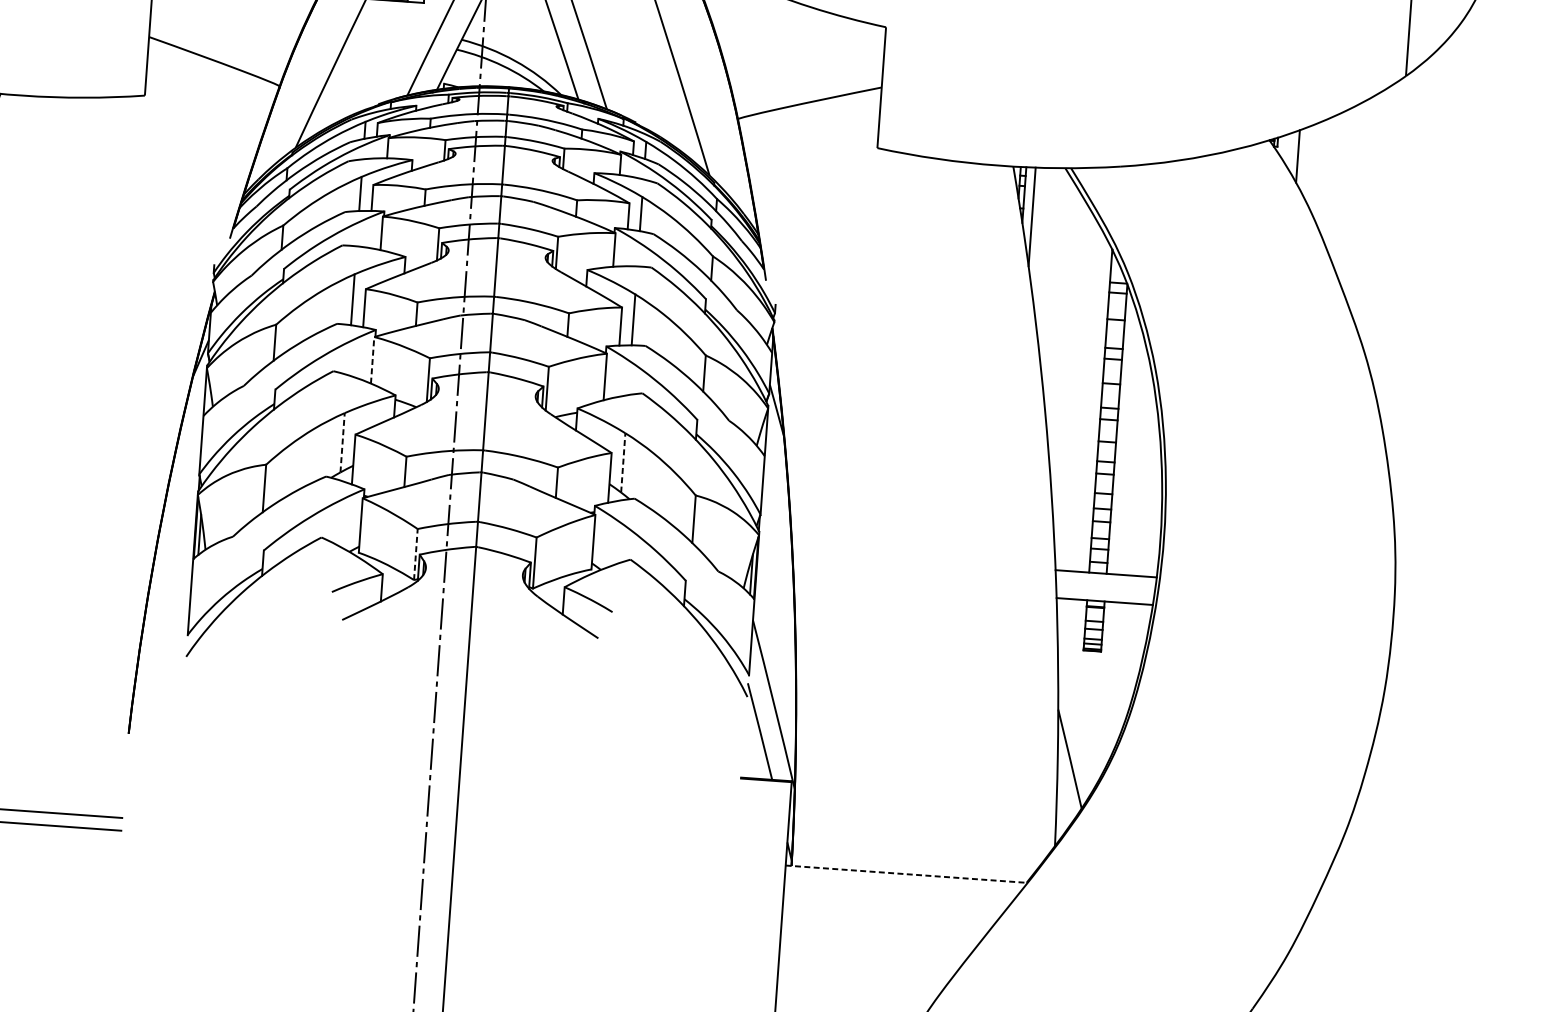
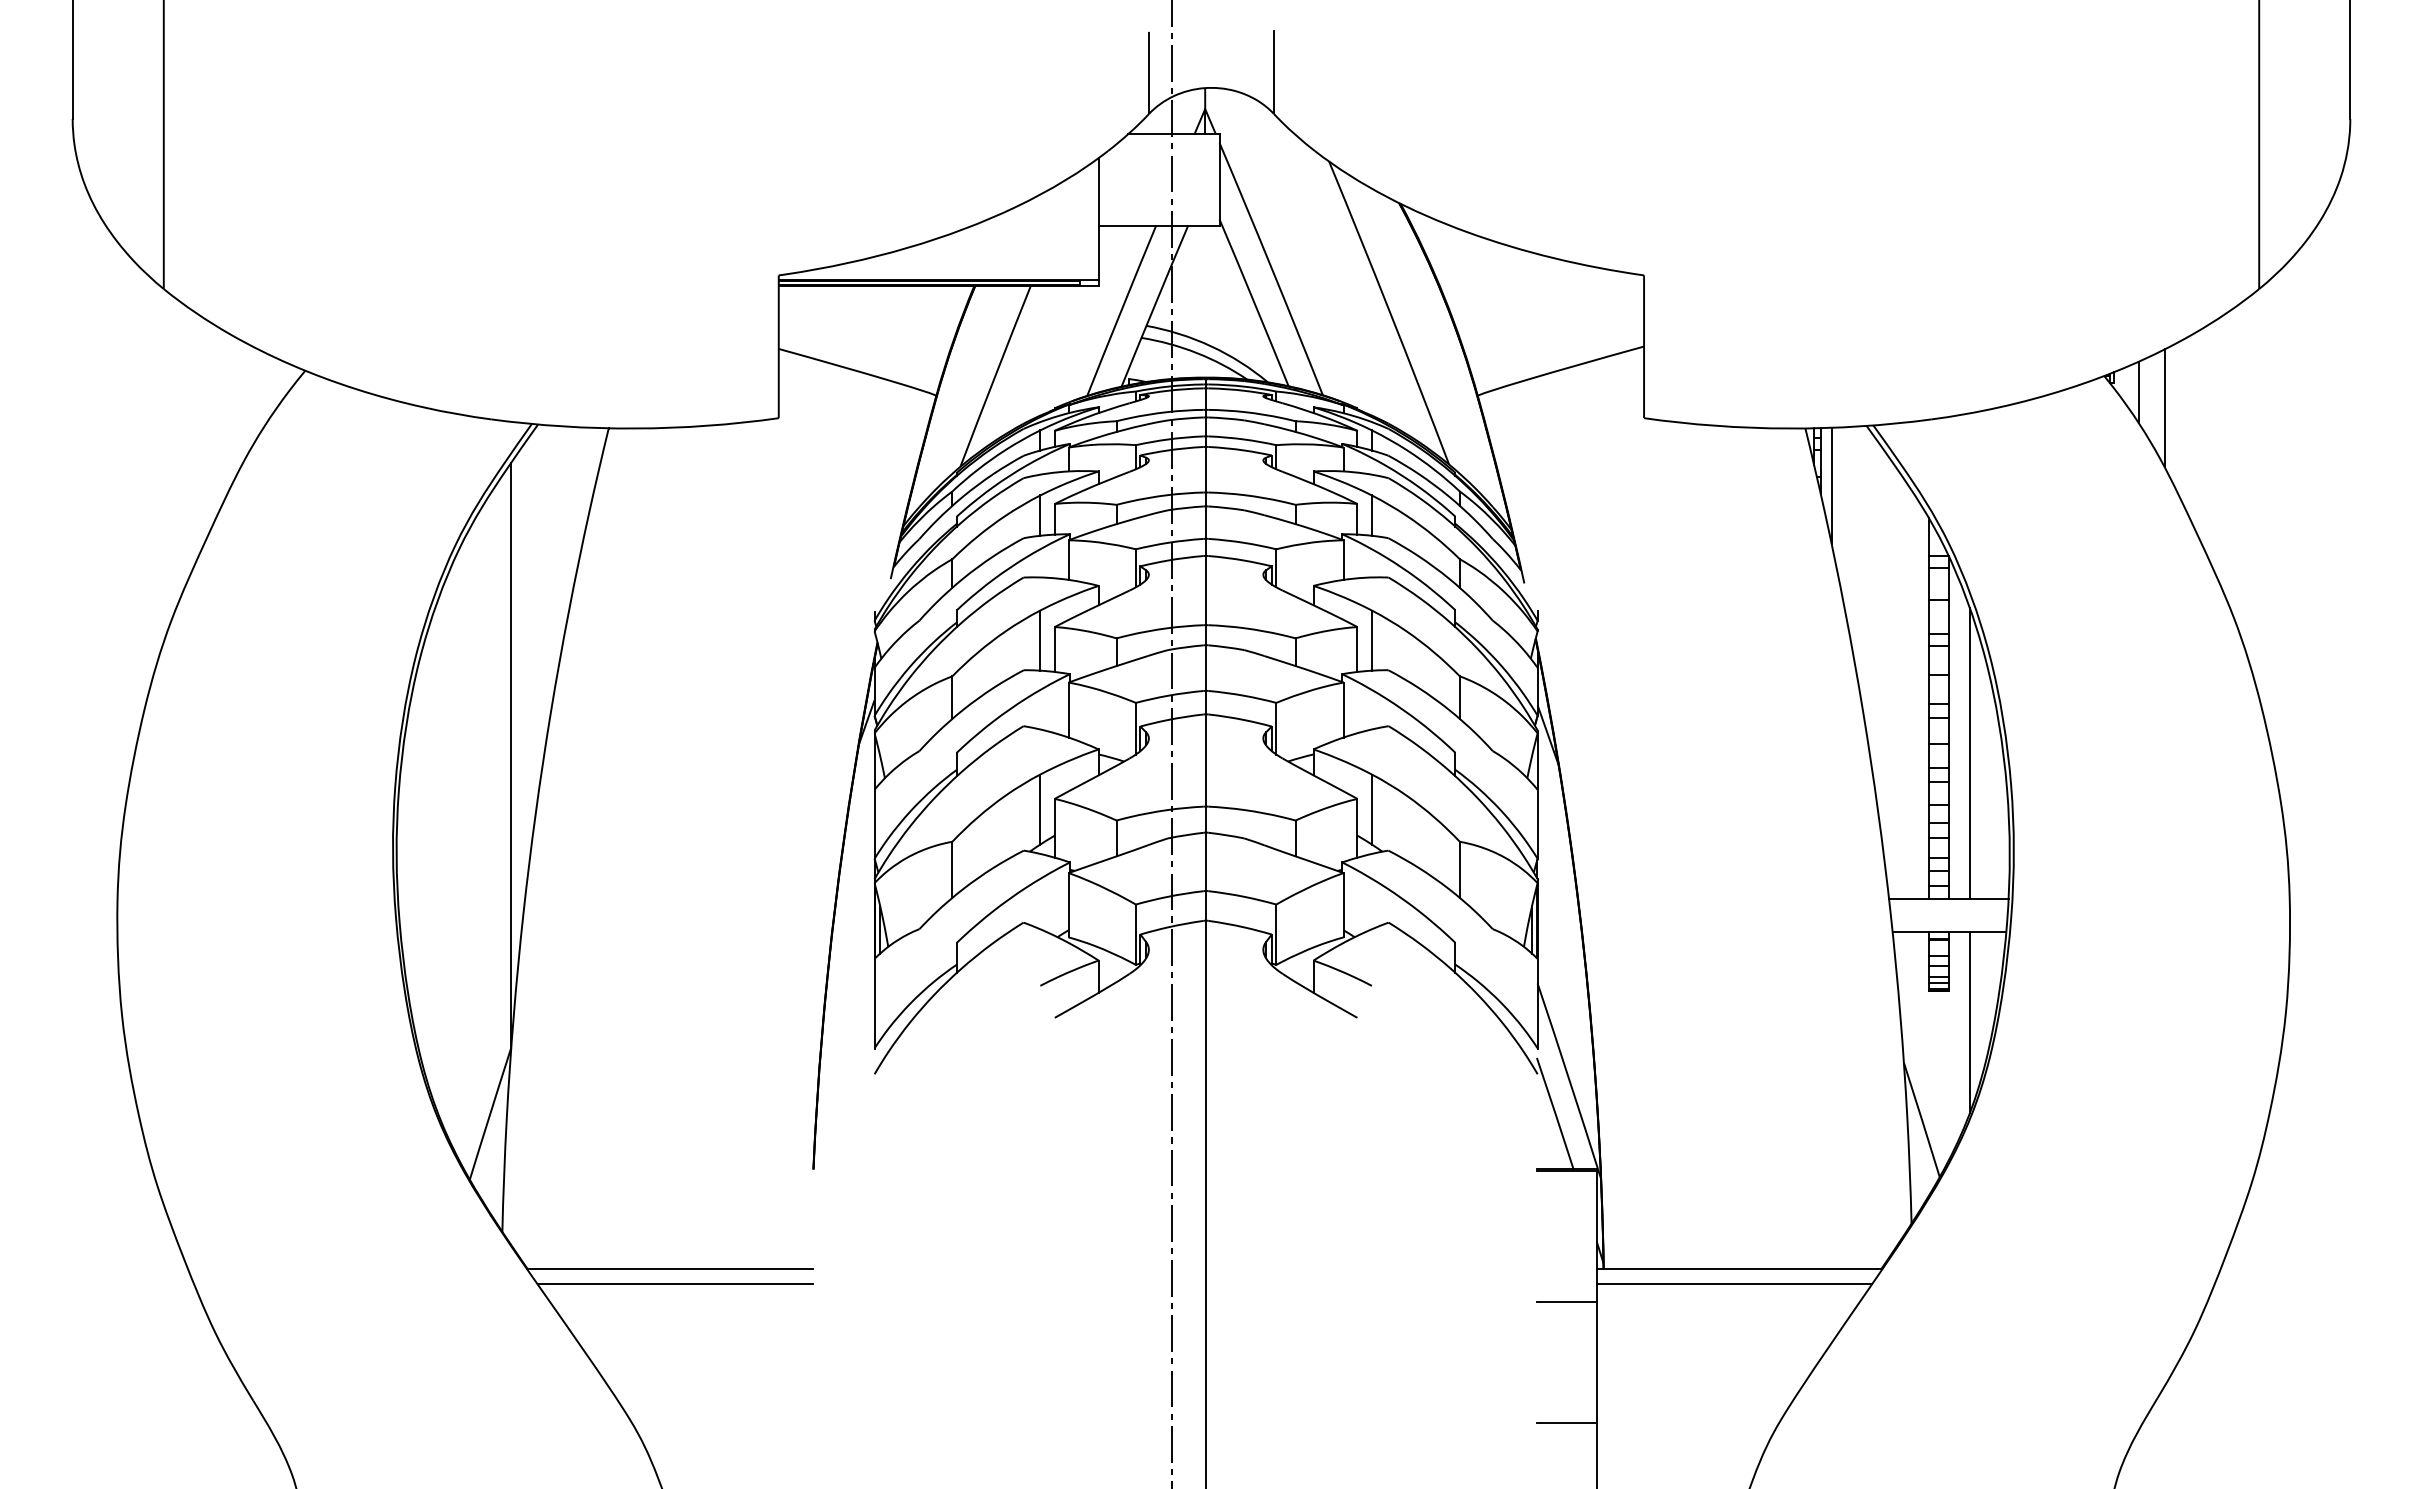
line: (1318, 171) -> (2164, 408), added
line: (372, 359) -> (1068, 709), dashed -> solid
line: (342, 442) -> (1040, 809), dashed -> solid
line: (1132, 451) -> (1969, 753), added
line: (622, 462) -> (1371, 809), dashed -> solid
line: (415, 554) -> (1135, 934), dashed -> solid
line: (1116, 679) -> (1969, 1022), added
line: (906, 874) -> (1739, 1269), dashed -> solid
line: (900, 886) -> (1733, 1284), added
line: (758, 892) -> (1566, 1302), added
line: (750, 993) -> (1566, 1422), added

